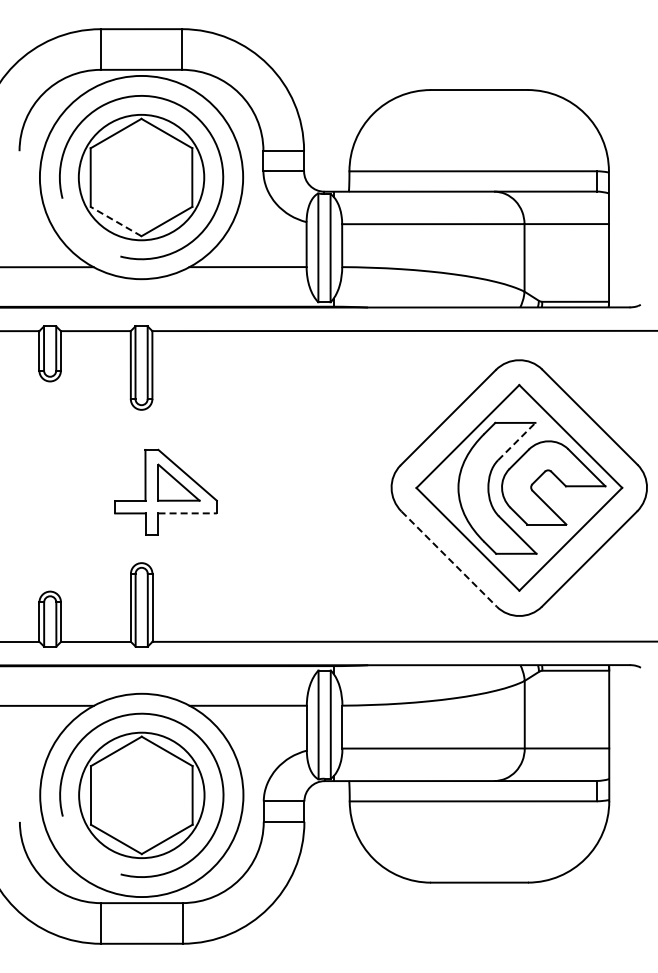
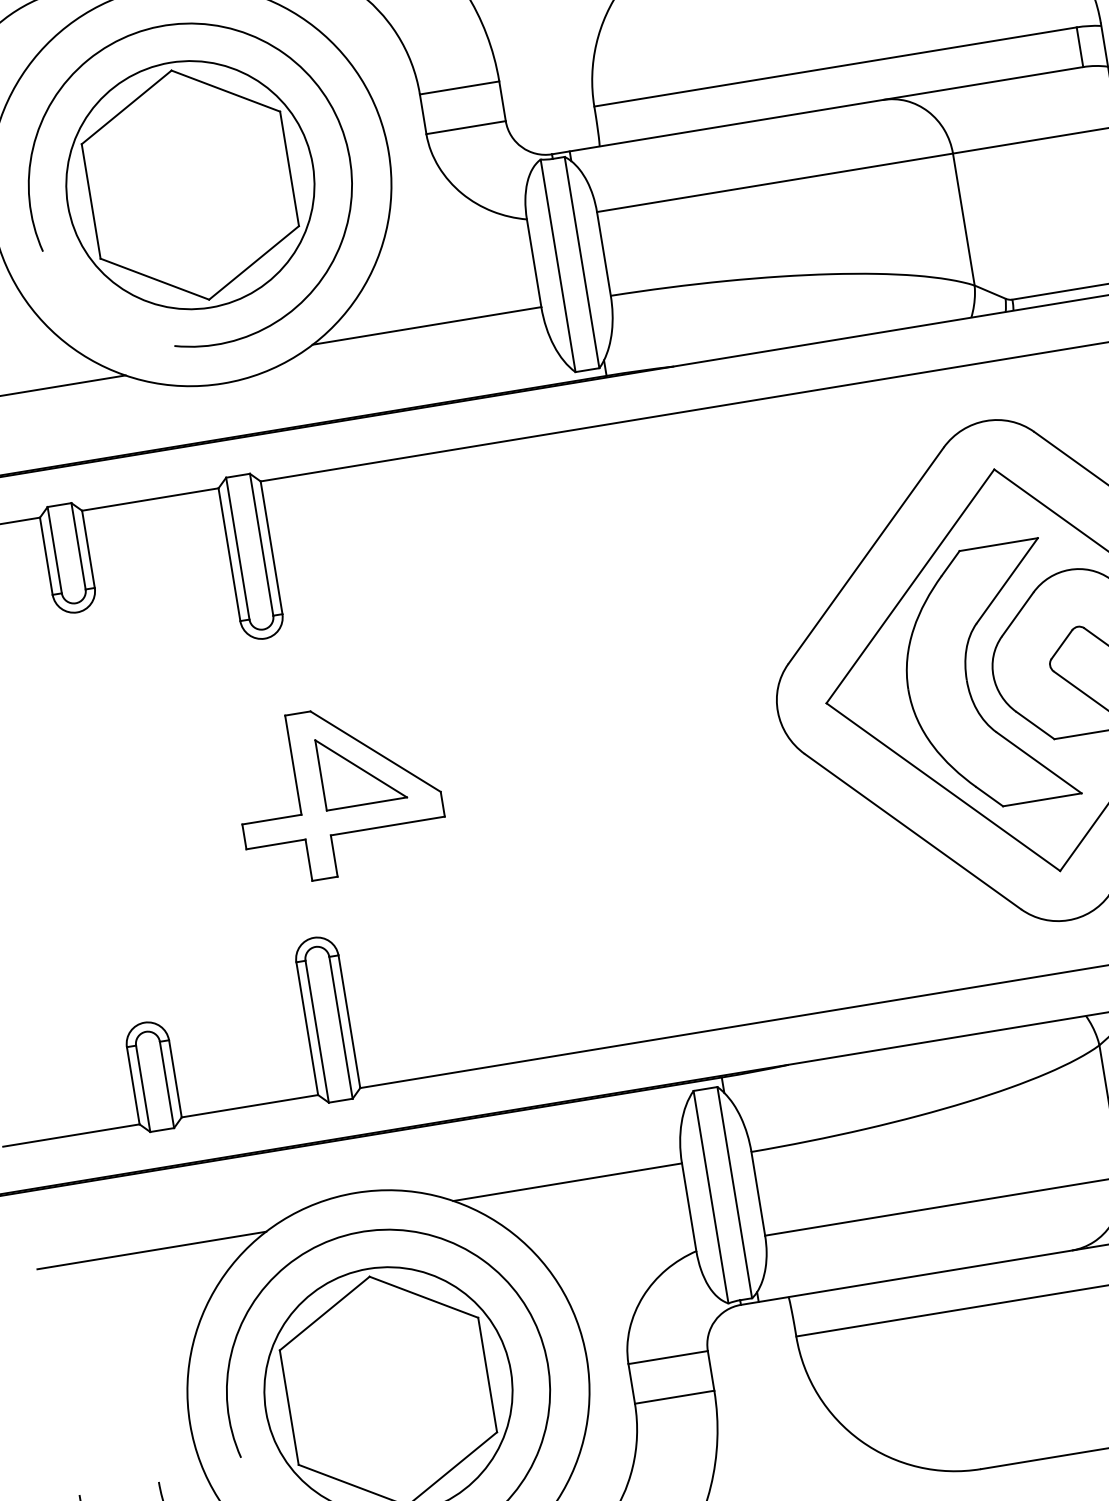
line: (115, 221) -> (153, 279), dashed -> solid
line: (517, 441) -> (1008, 580), dashed -> solid
line: (188, 513) -> (389, 825), dashed -> solid
line: (449, 559) -> (913, 832), dashed -> solid

